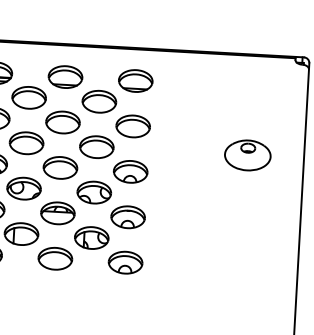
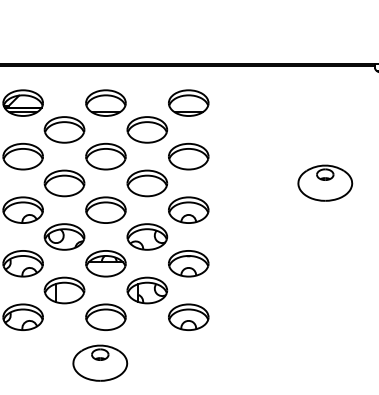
part: (48, 296) -> (100, 362), added

